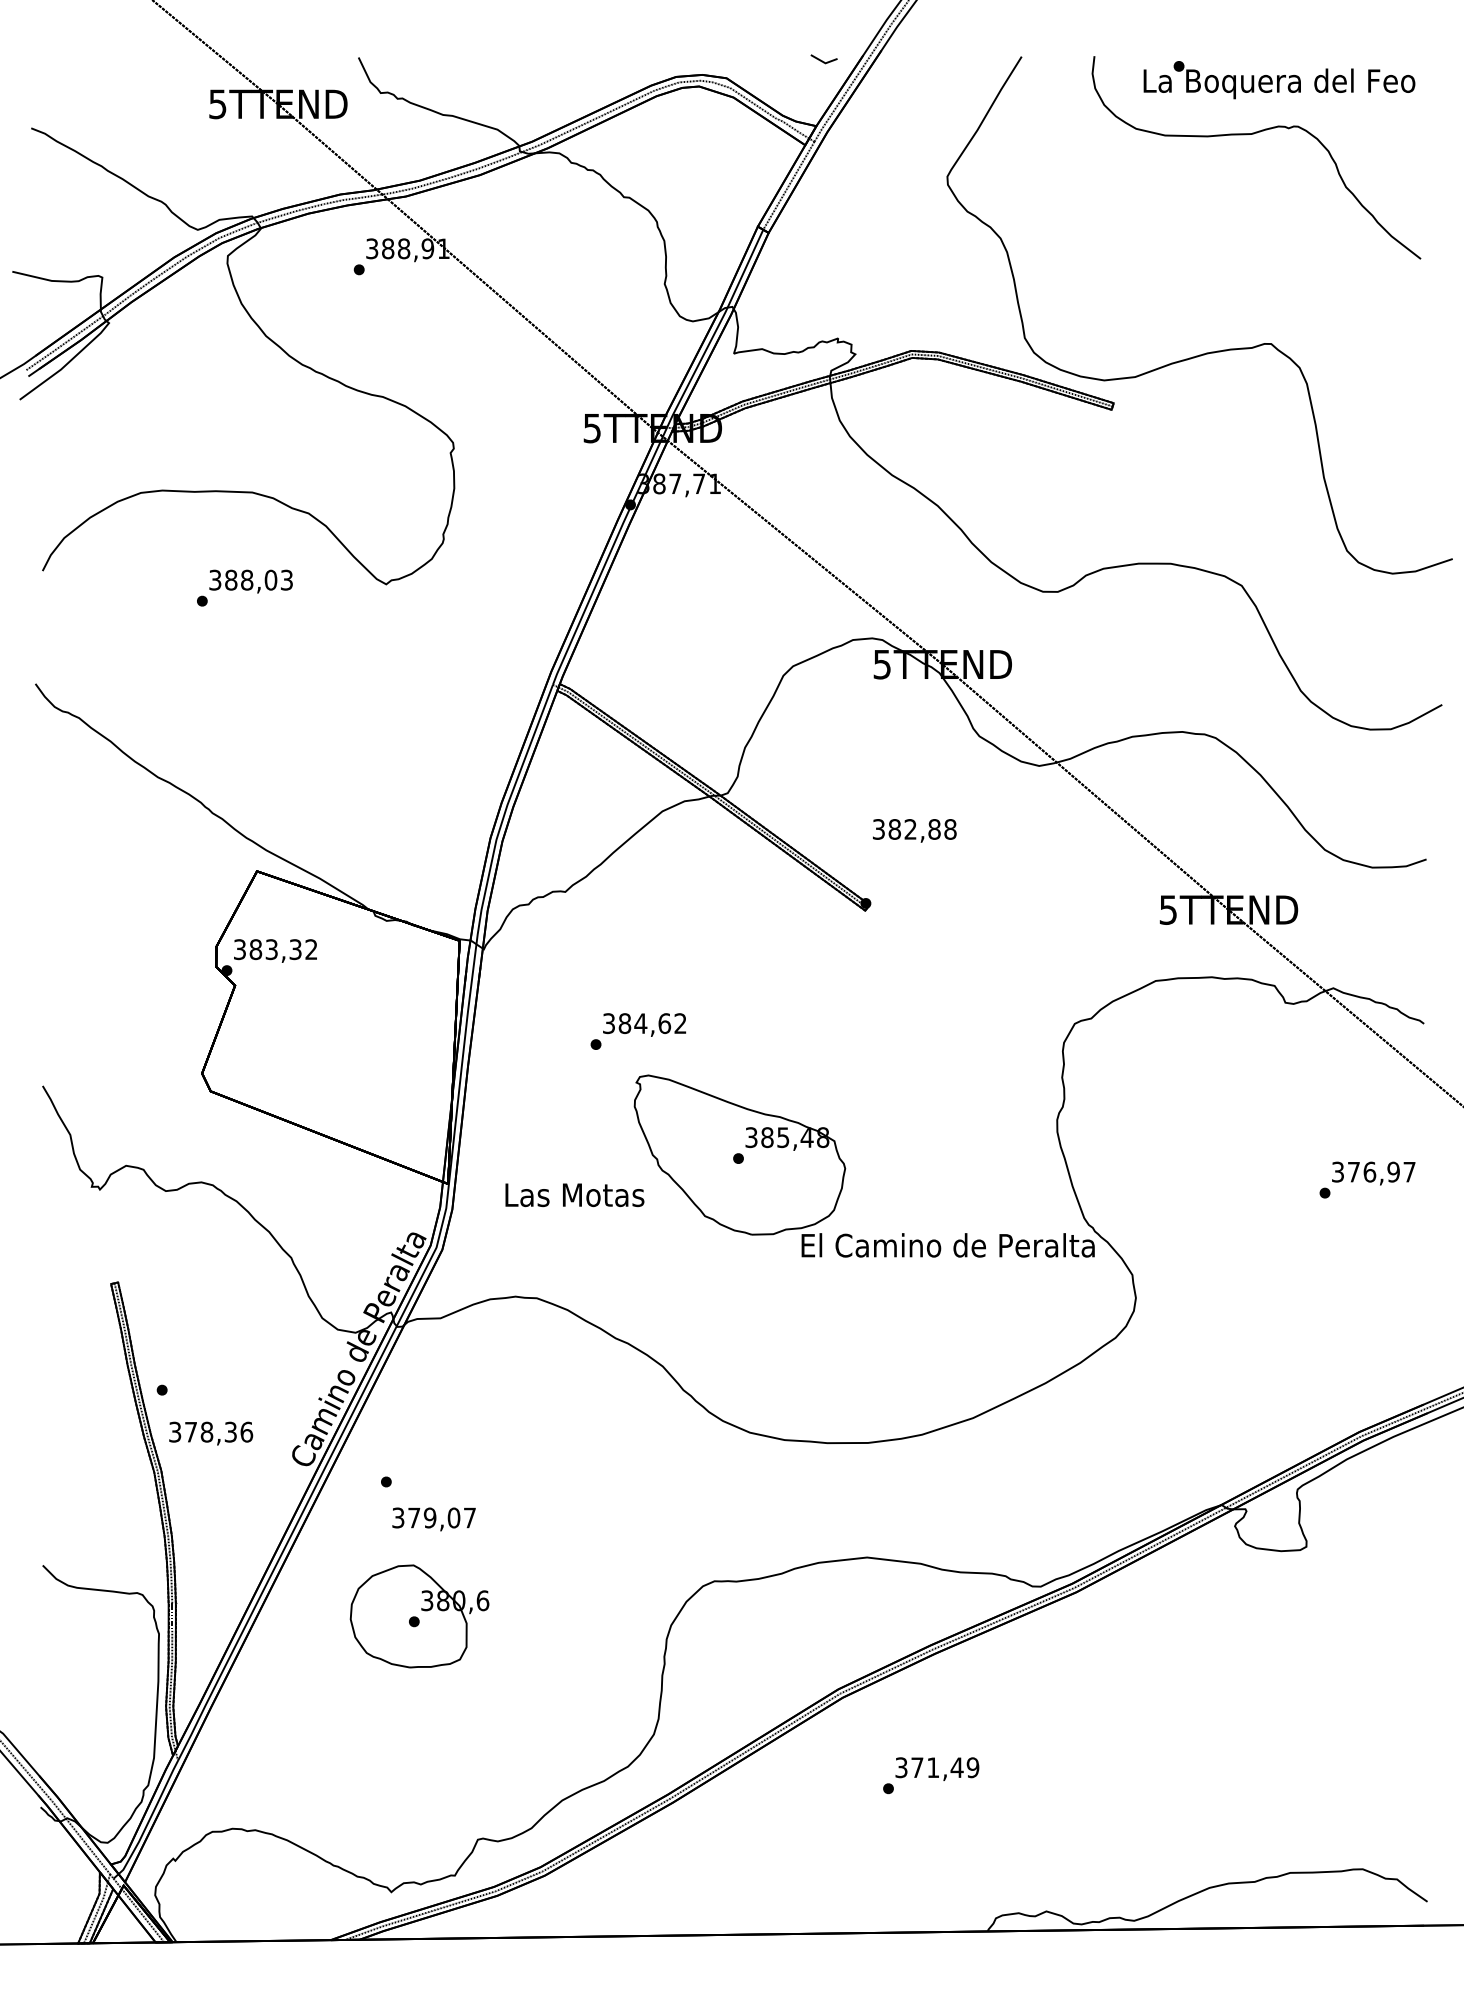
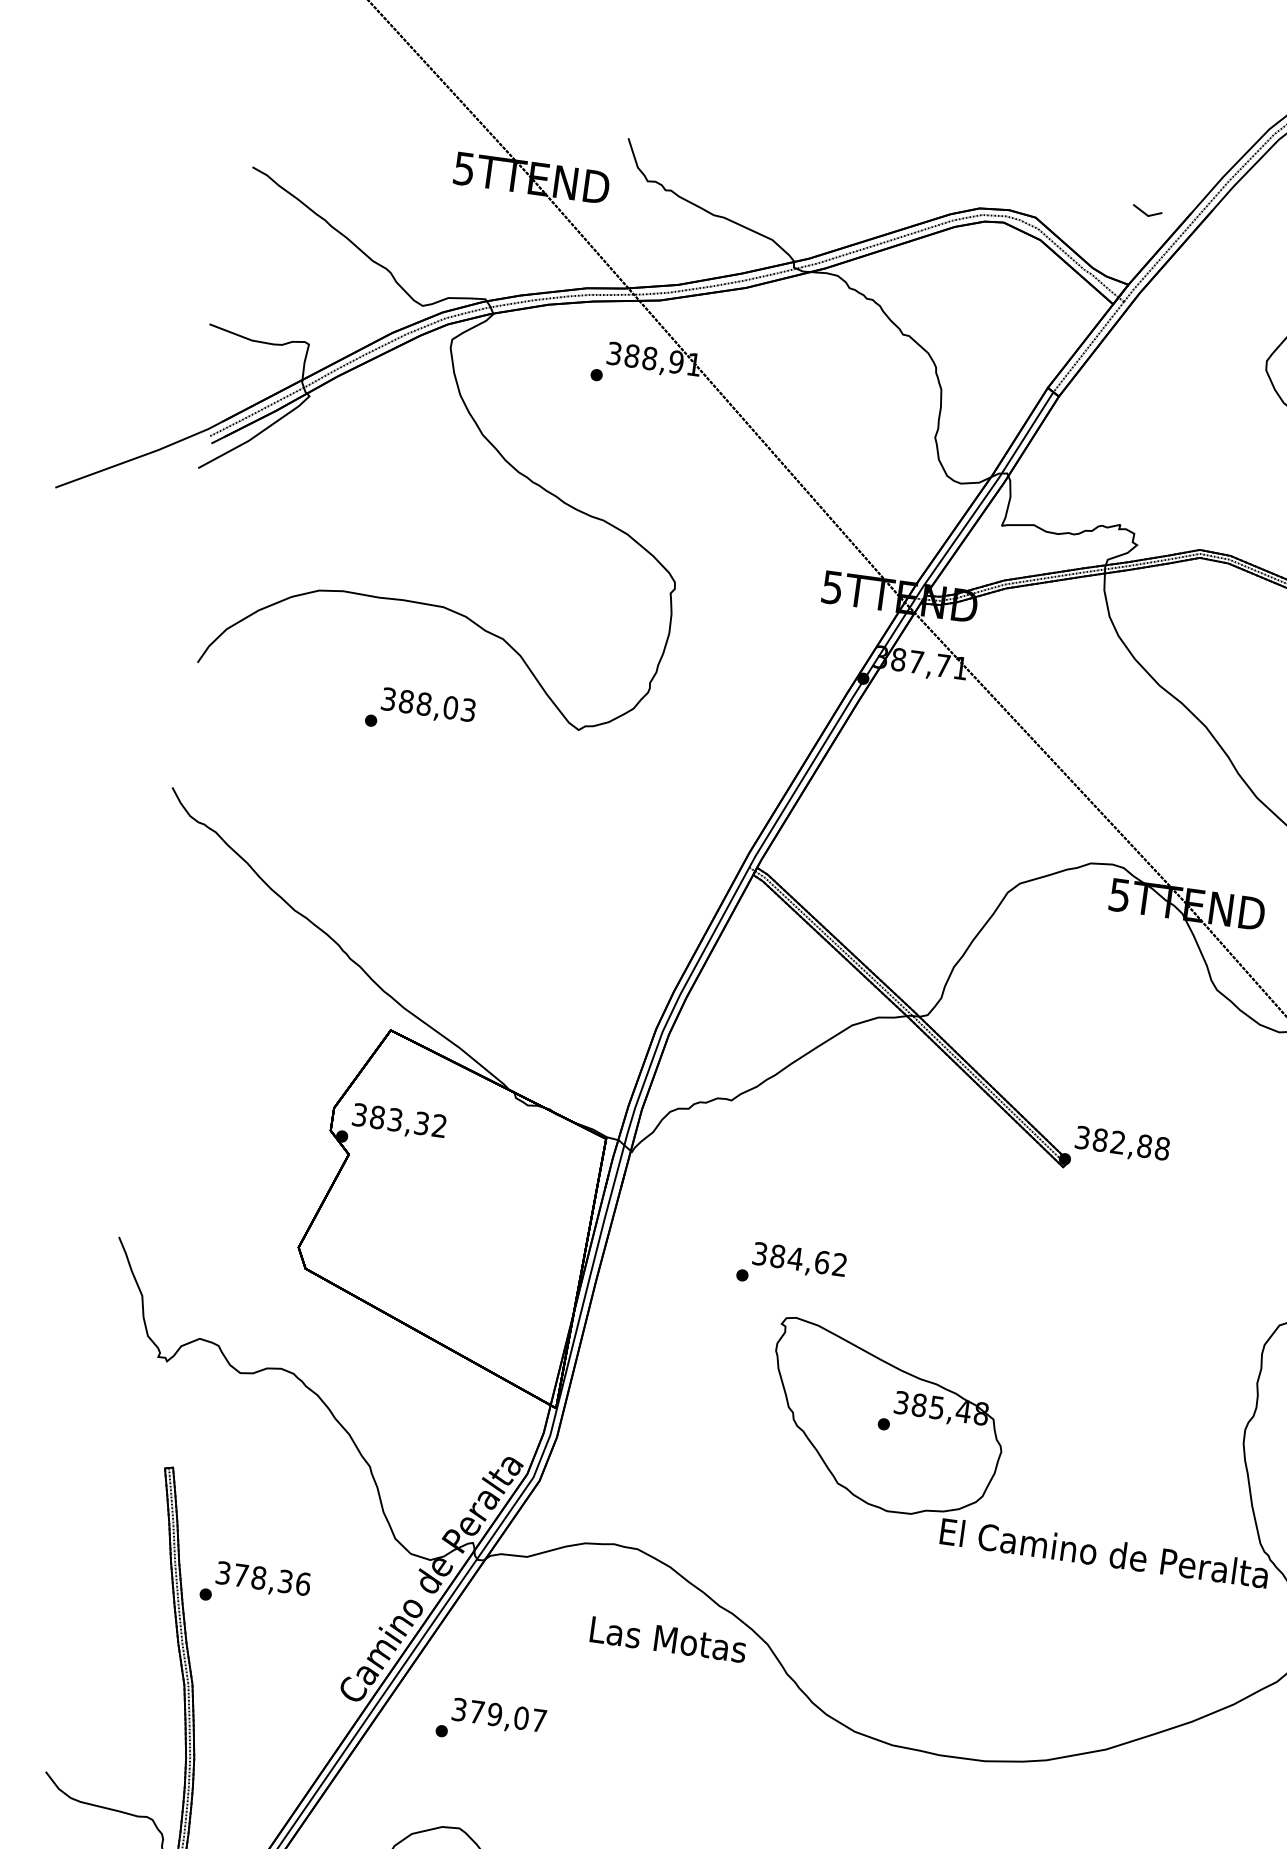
text: (914, 830) -> (1122, 1144), moved
text: (574, 1195) -> (667, 1640), moved
text: (211, 1433) -> (263, 1580), moved
text: (433, 1519) -> (498, 1716), moved

